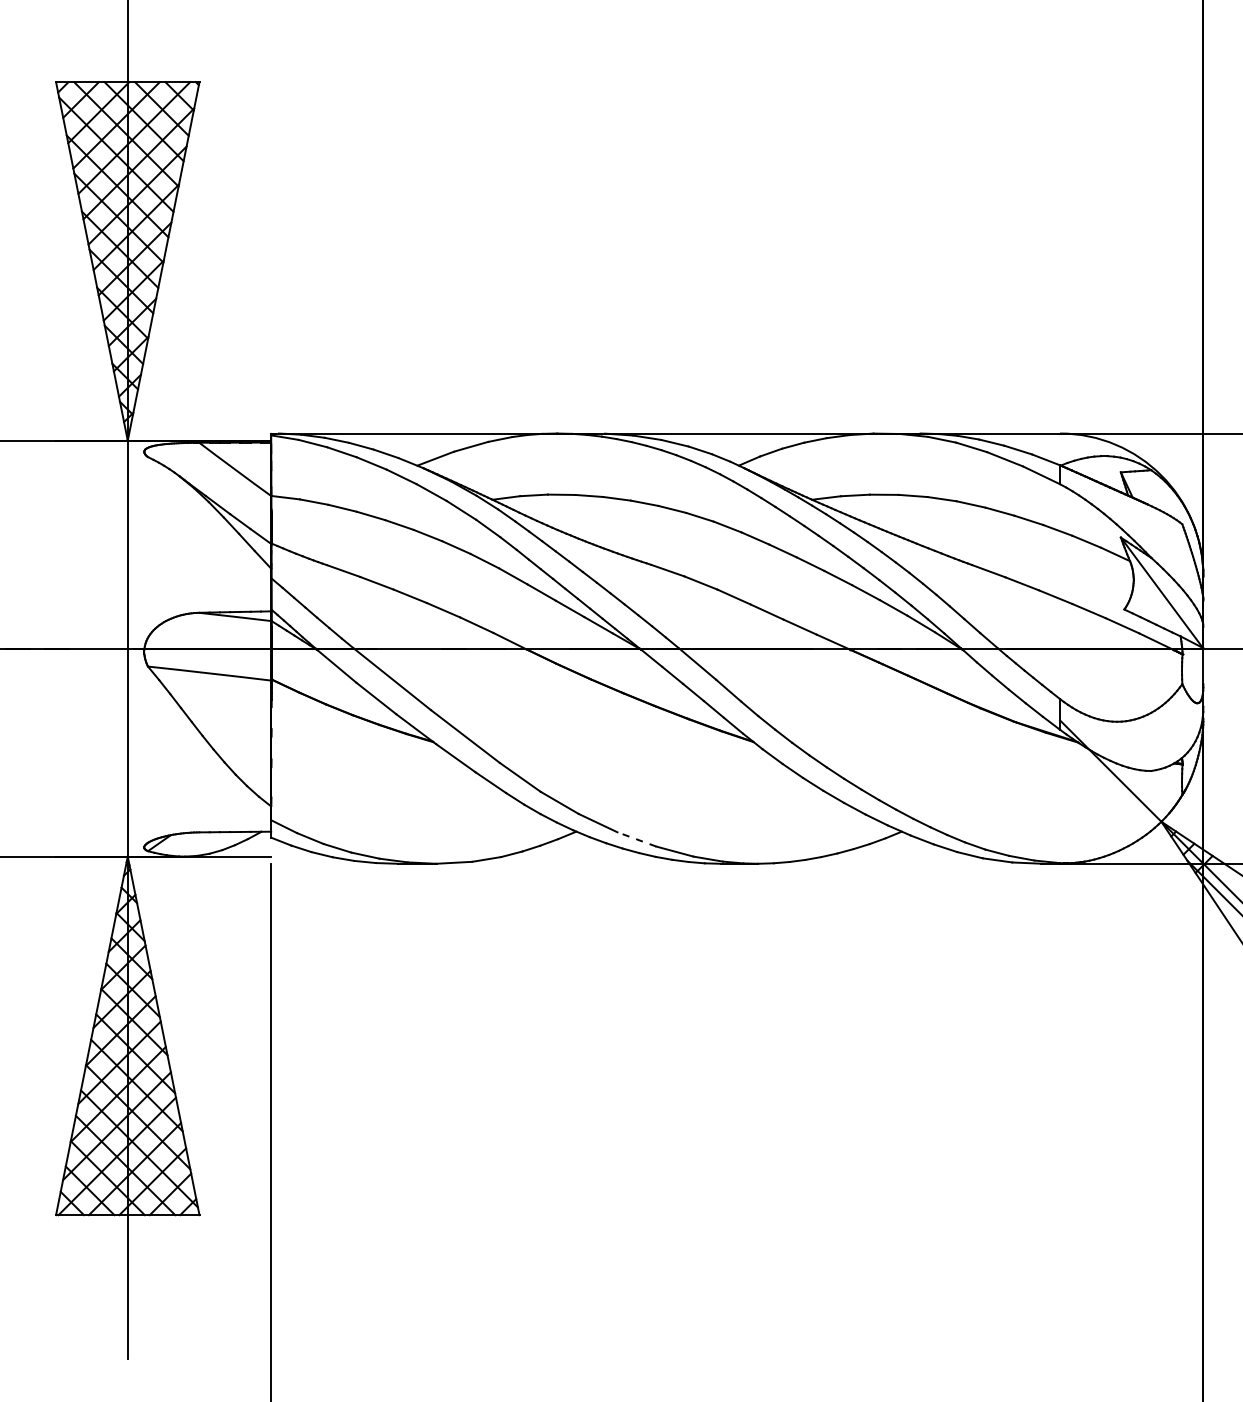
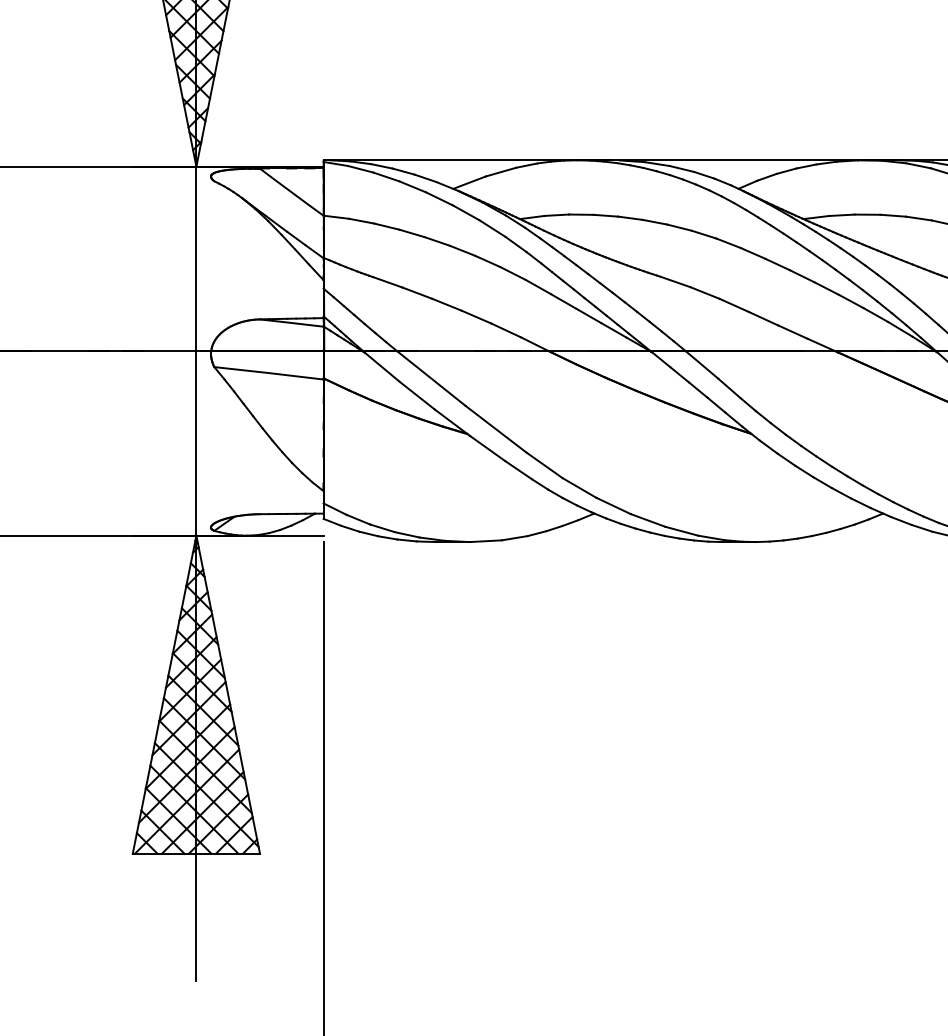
line: (636, 839) -> (647, 520), dashed -> solid

